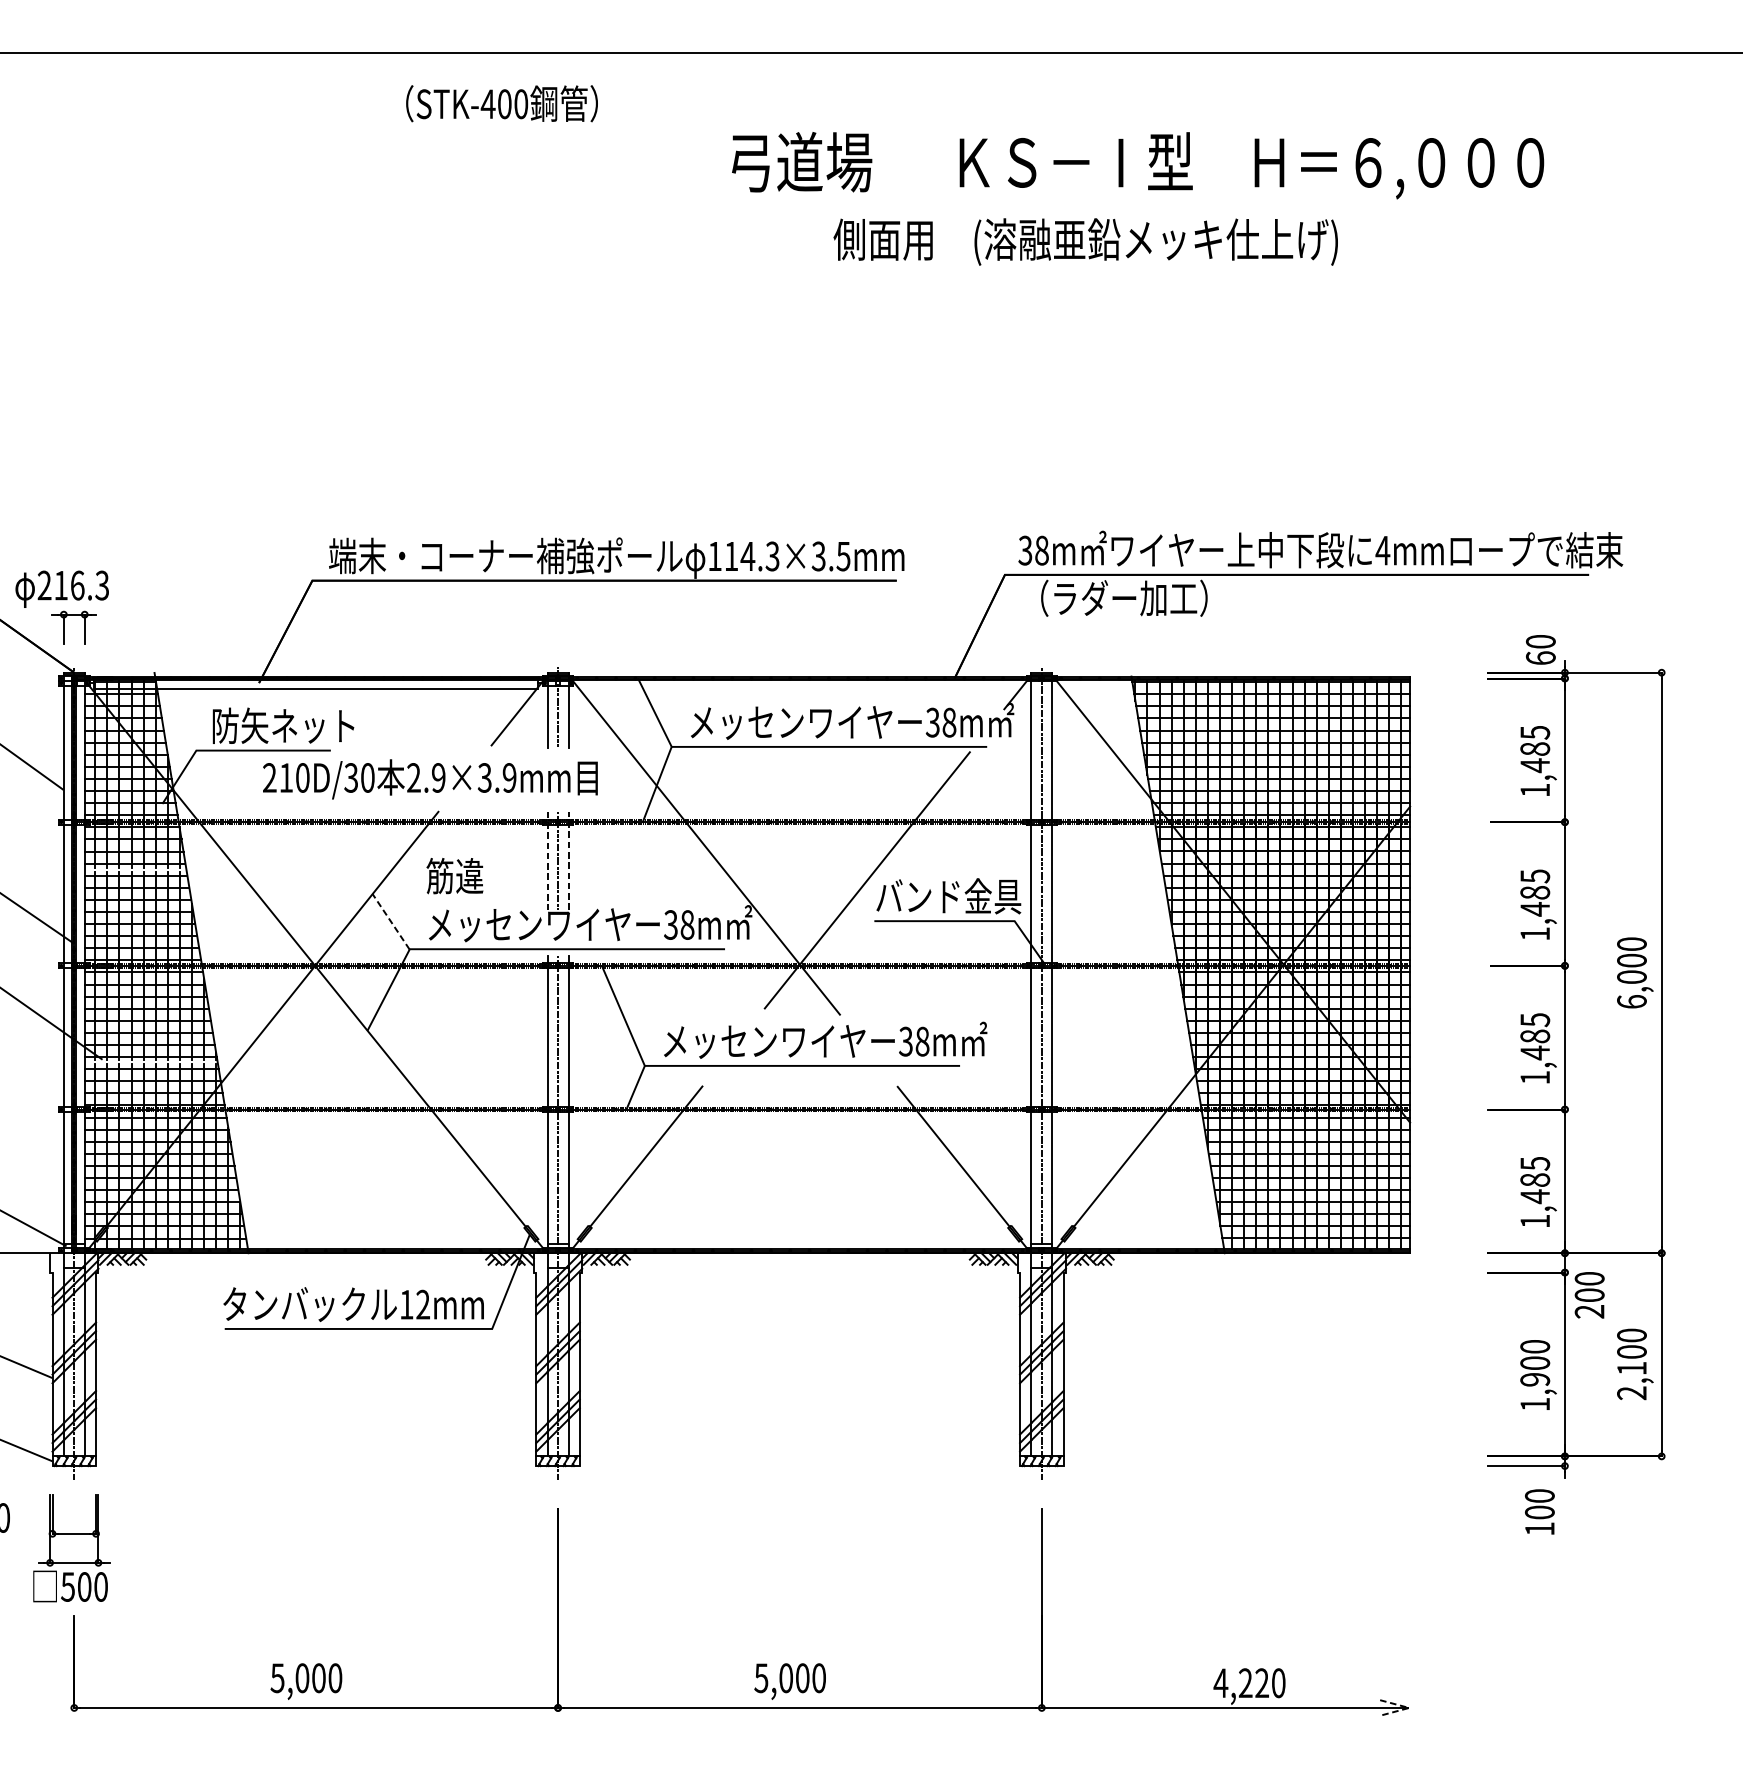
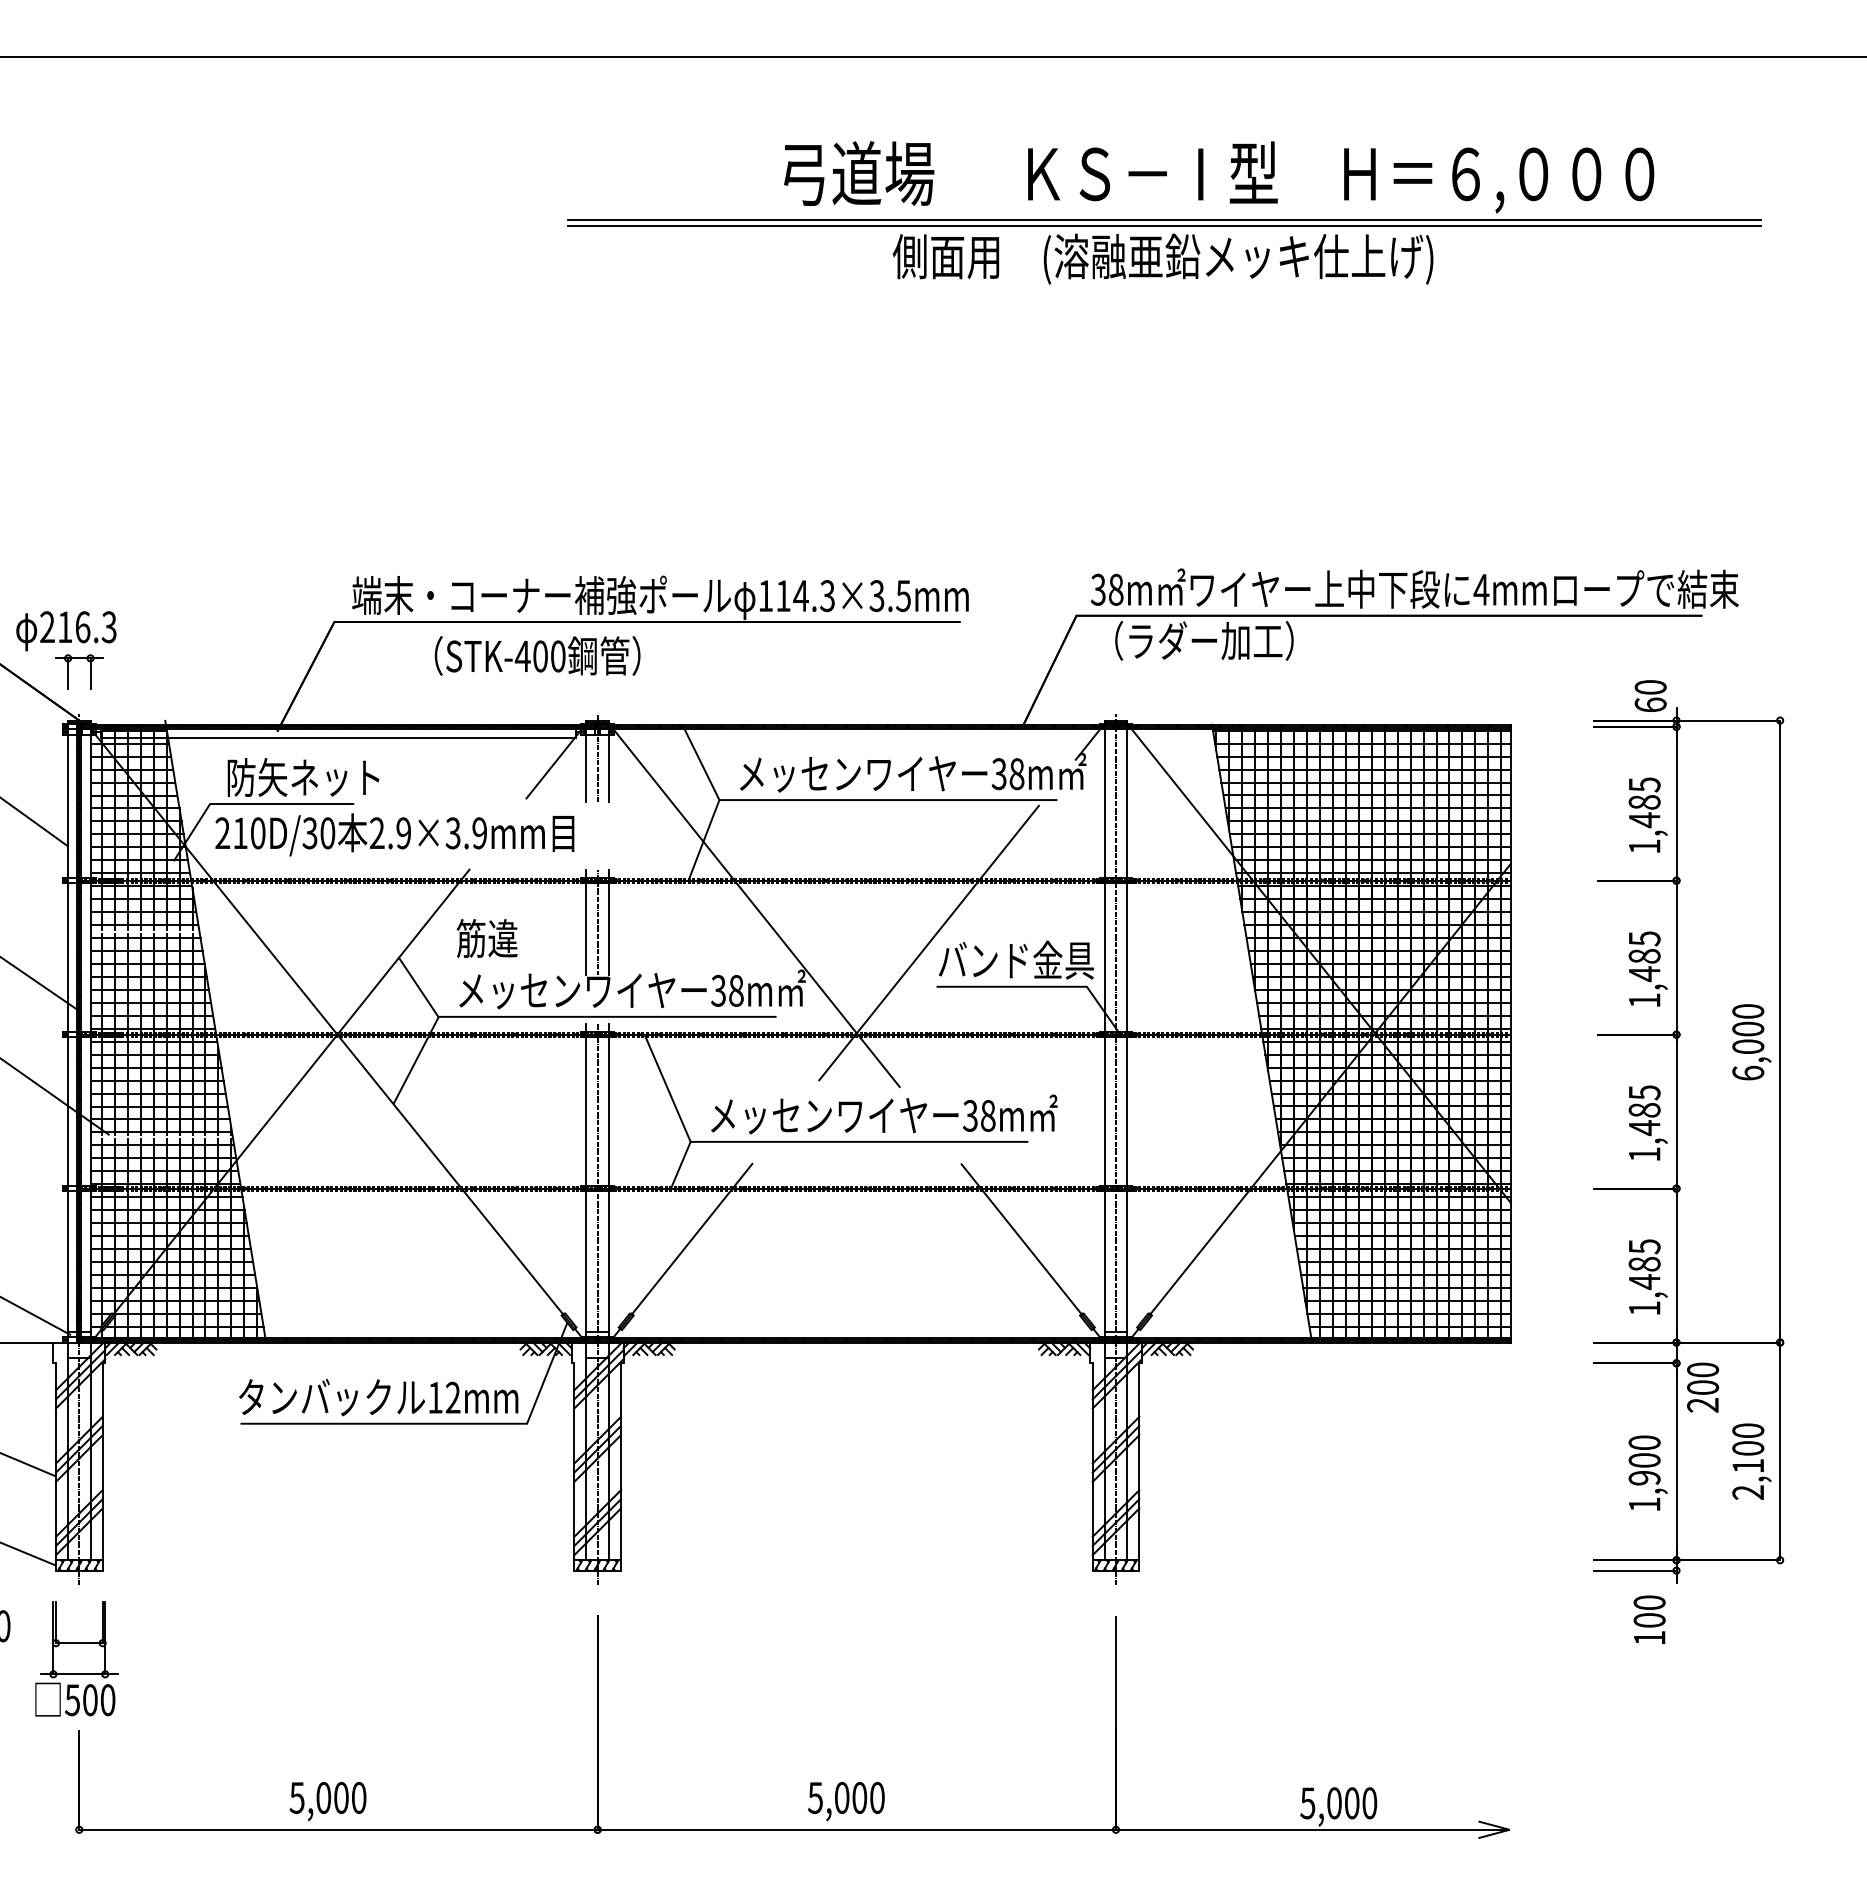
text: (501, 103) -> (537, 655), moved
line: (1087, 205) -> (1164, 219), added
line: (1087, 210) -> (1164, 225), added
text: (430, 779) -> (394, 834), moved
line: (547, 861) -> (586, 922), dashed -> solid
line: (568, 861) -> (608, 922), dashed -> solid
line: (390, 921) -> (418, 987), dashed -> solid
text: (1241, 1683) -> (1329, 1803), 4,220 -> 5,000
line: (1409, 1707) -> (1509, 1829), dashed -> solid

